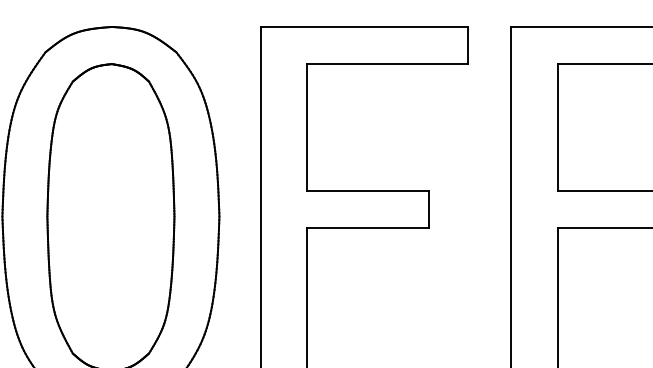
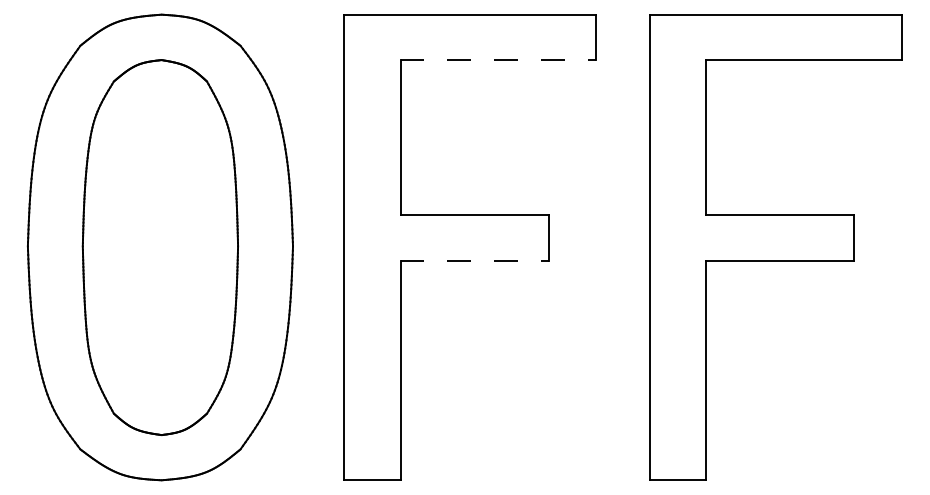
line: (387, 63) -> (498, 59), solid -> dashed
line: (368, 228) -> (475, 260), solid -> dashed

